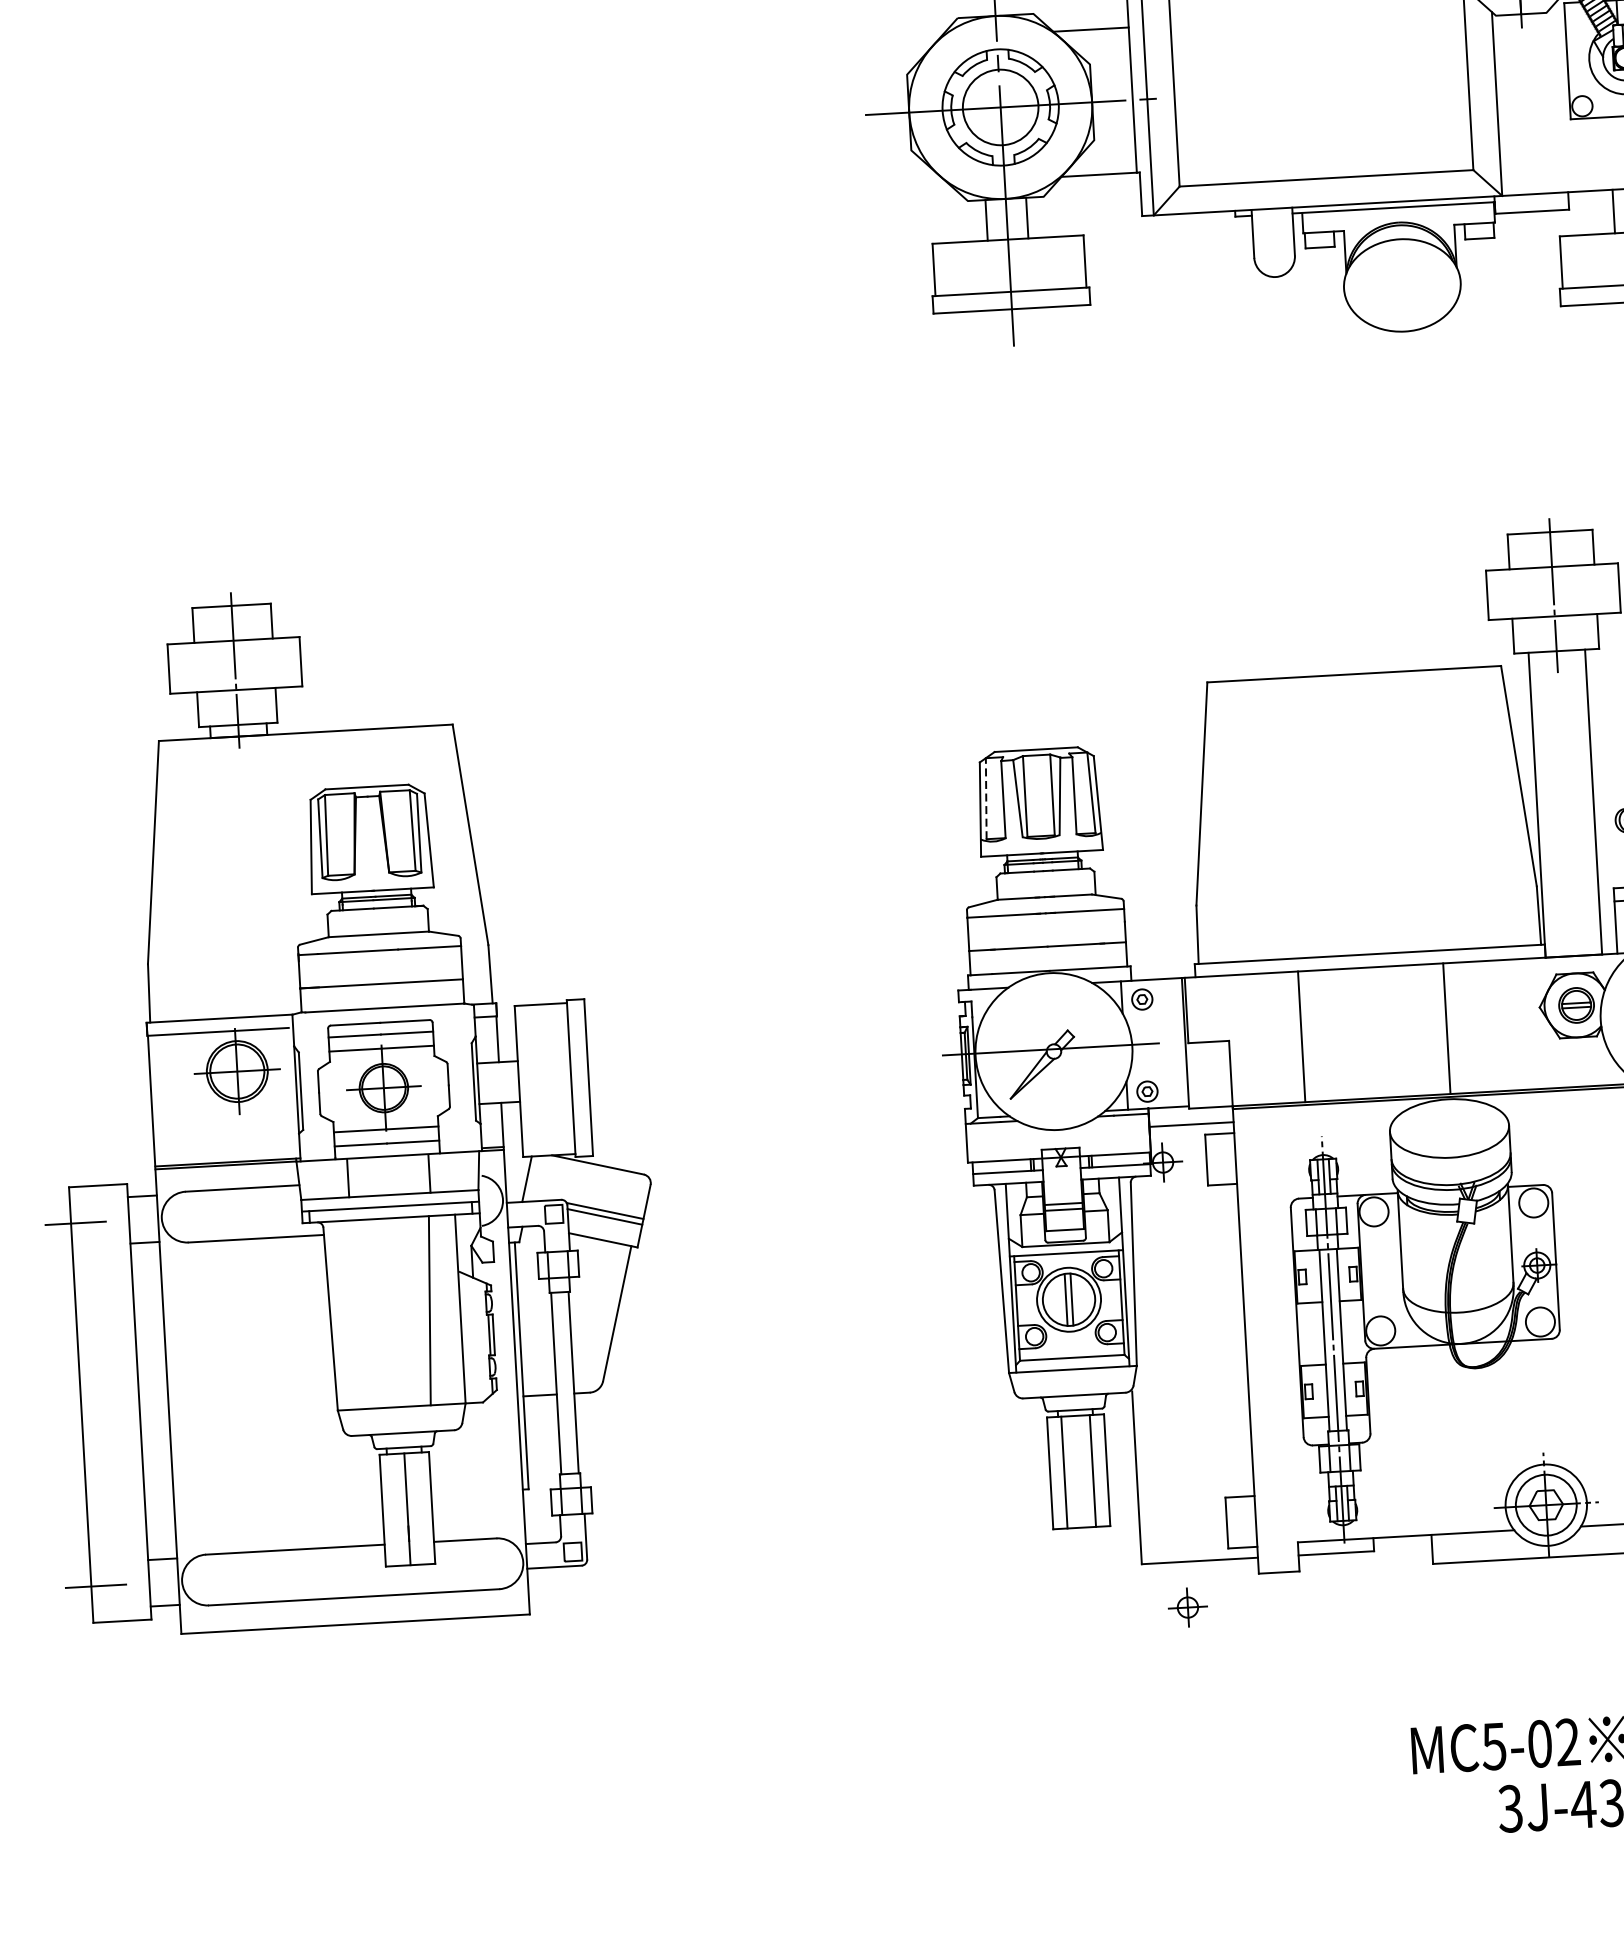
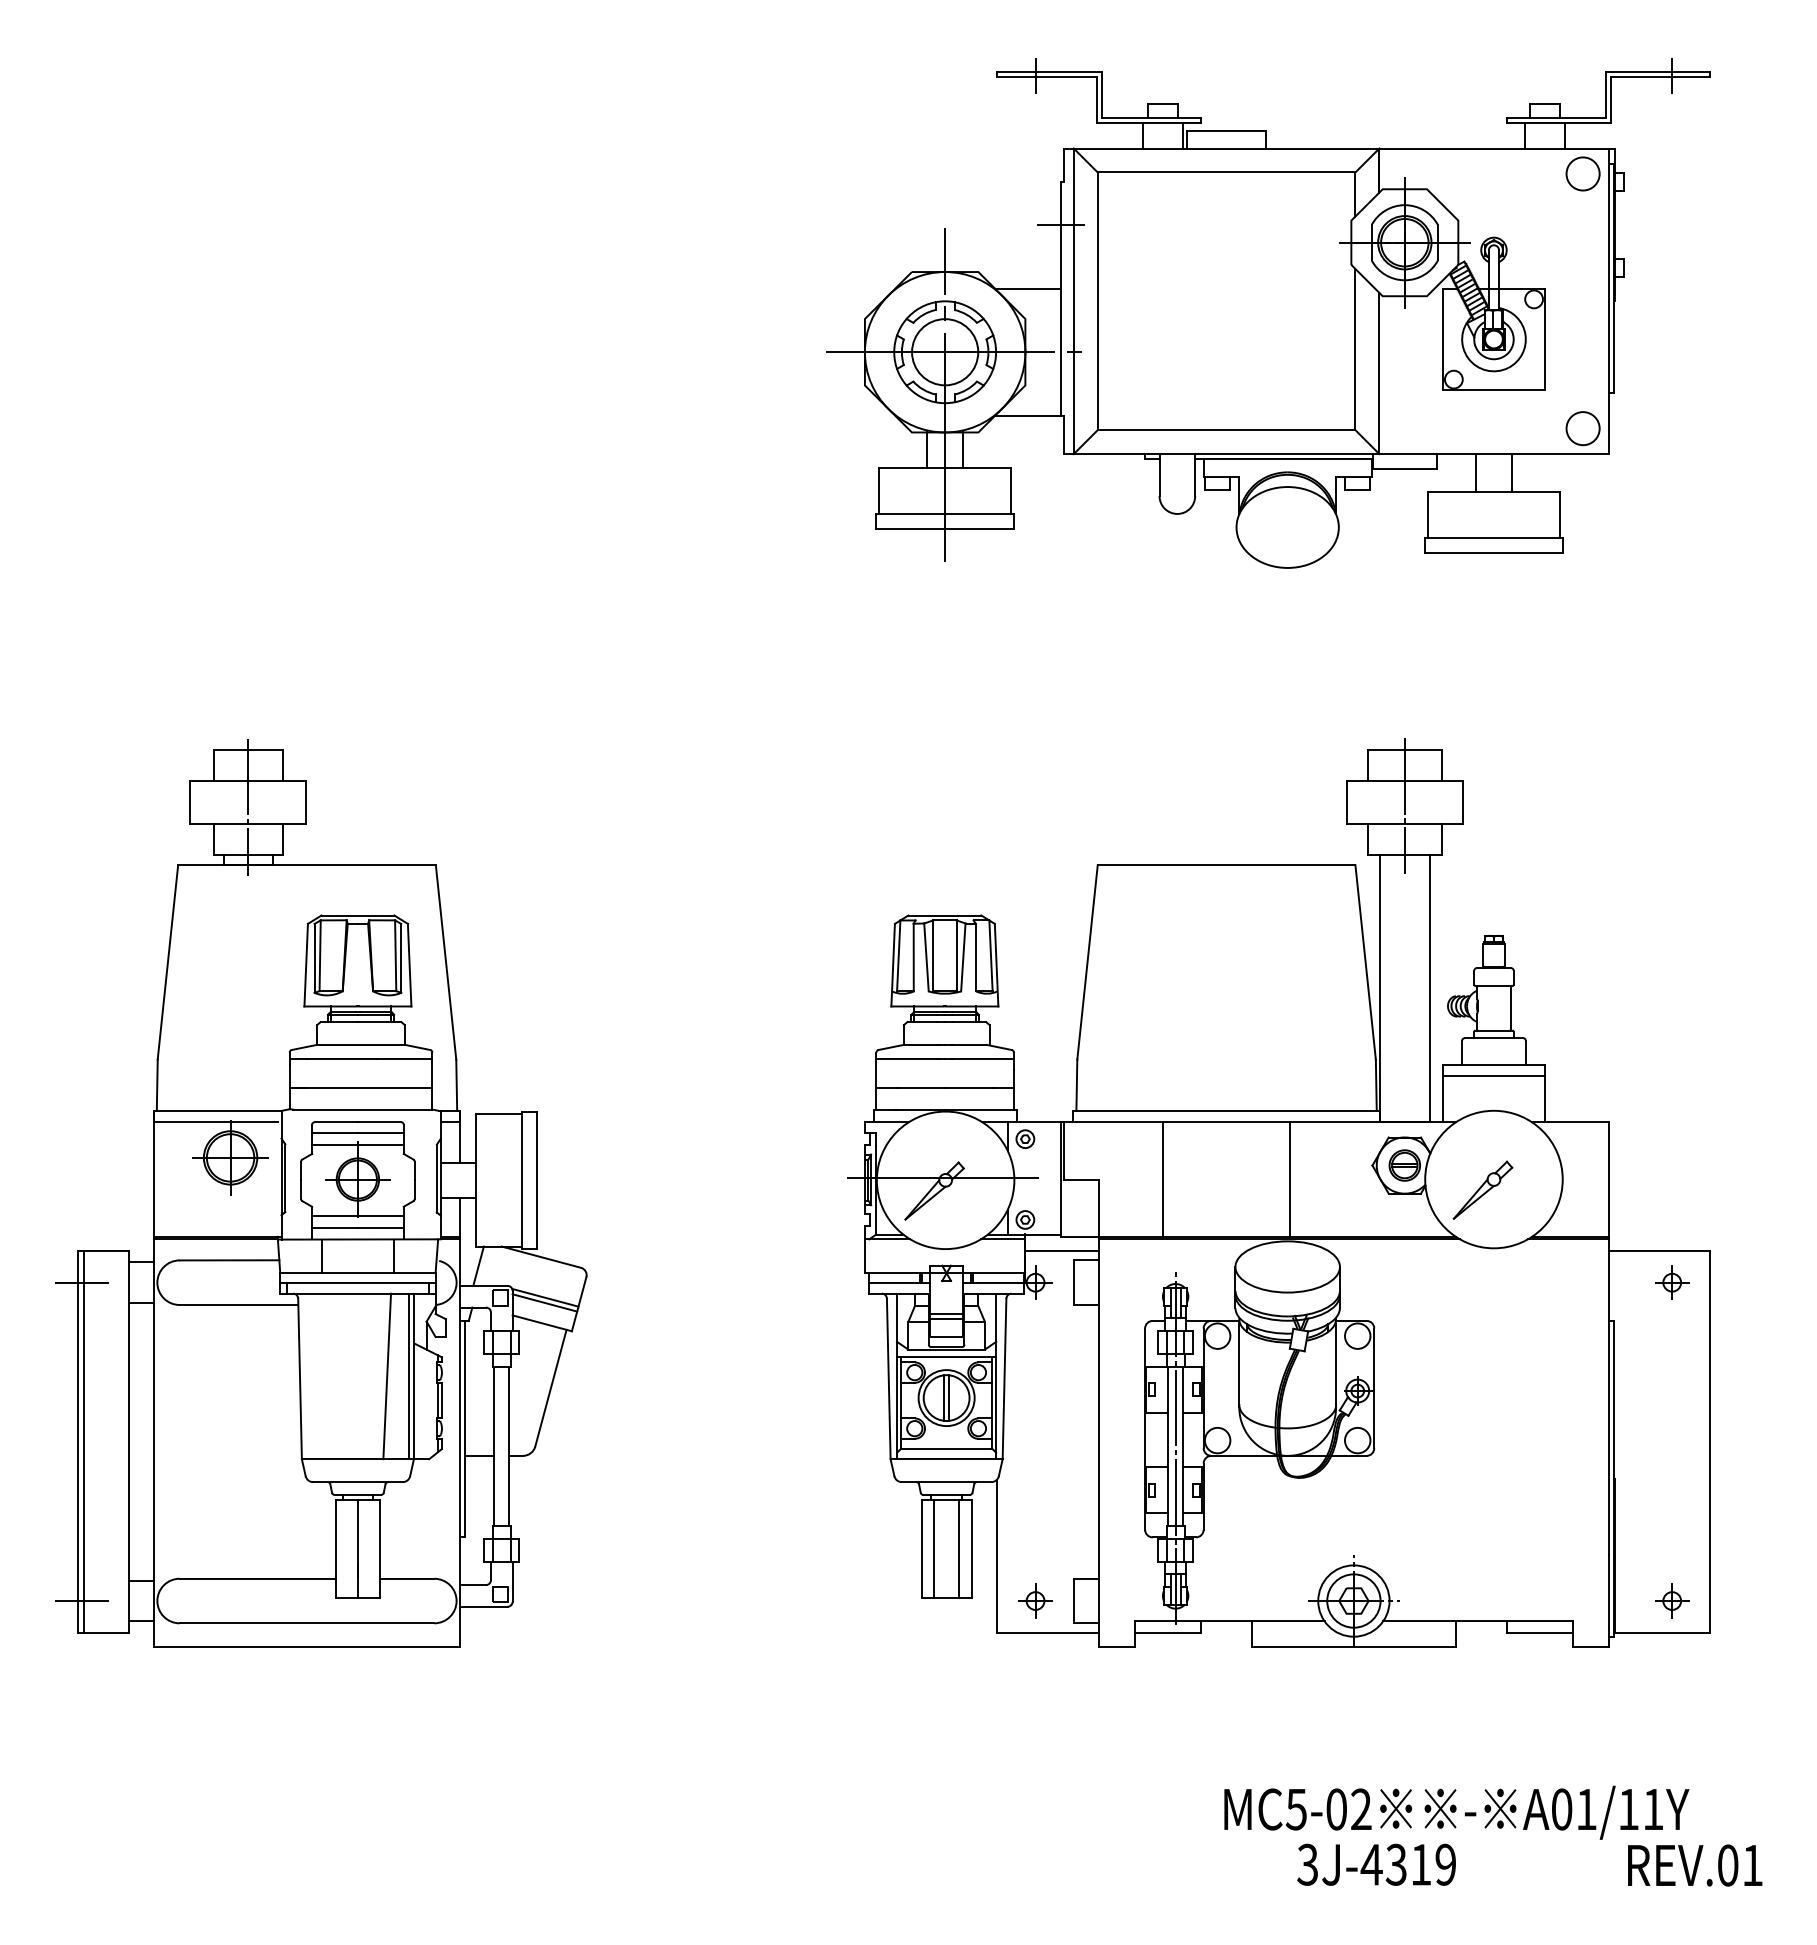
line: (985, 798) -> (898, 955), dashed -> solid
line: (454, 1309) -> (408, 1376), added
line: (87, 1404) -> (83, 1441), added
part: (1187, 1606) -> (1035, 1600), moved

